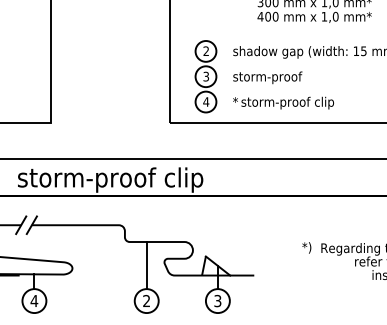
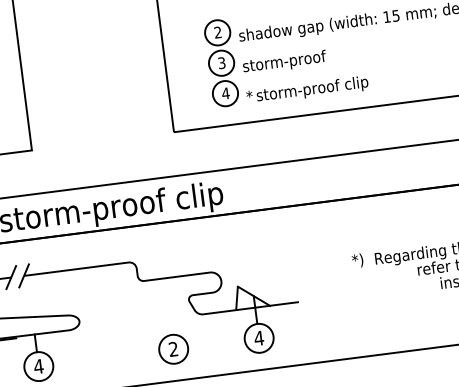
part: (205, 76) -> (220, 63), moved
line: (146, 265) -> (167, 306), removed
text: (217, 300) -> (258, 337), 3 -> 4

